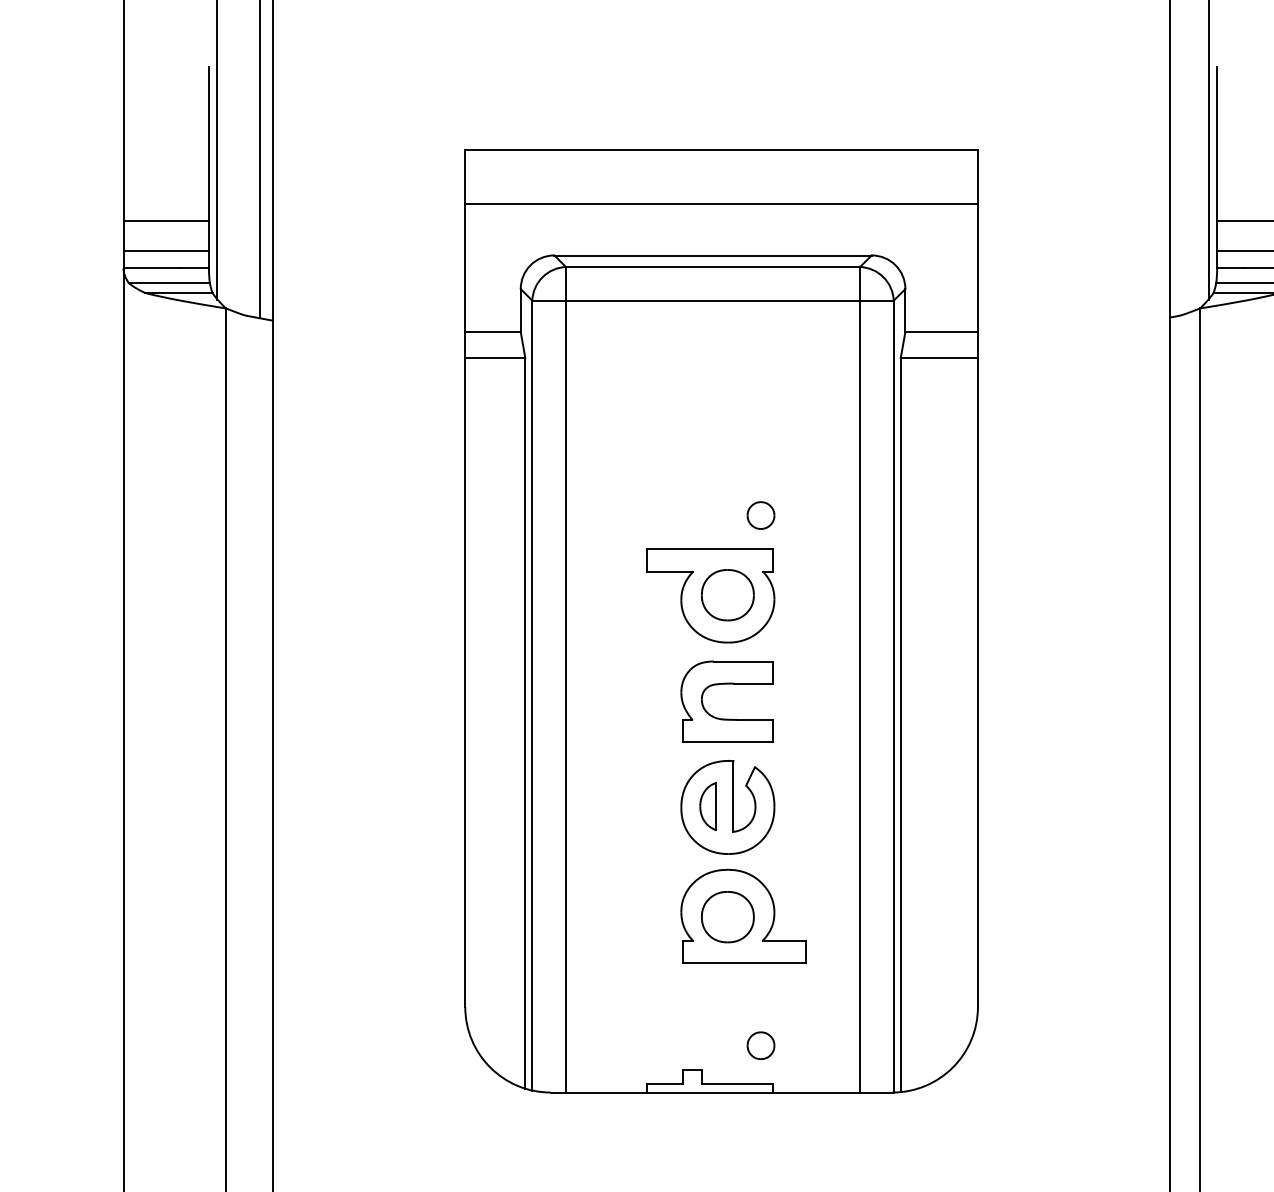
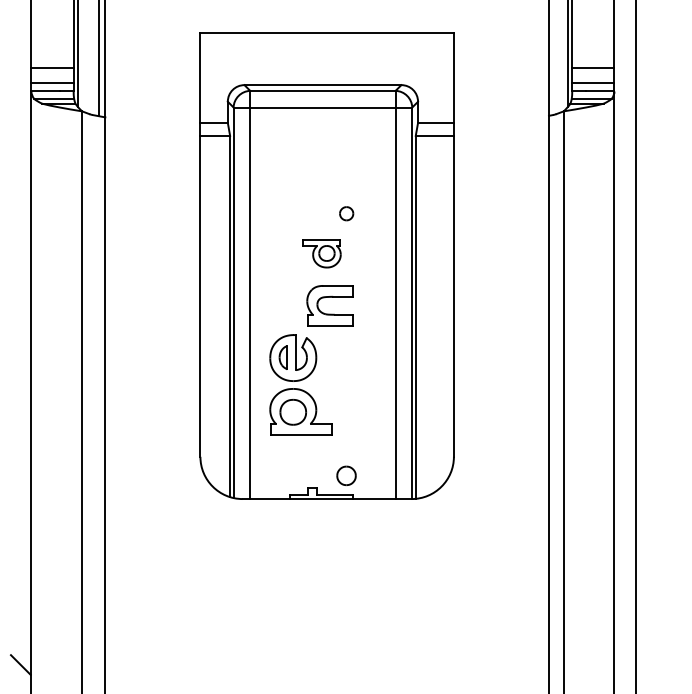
line: (720, 203) -> (326, 59), removed
part: (710, 595) -> (321, 253), size x0.6
part: (742, 860) -> (300, 384), moved
part: (760, 1044) -> (346, 475), size x1.4

